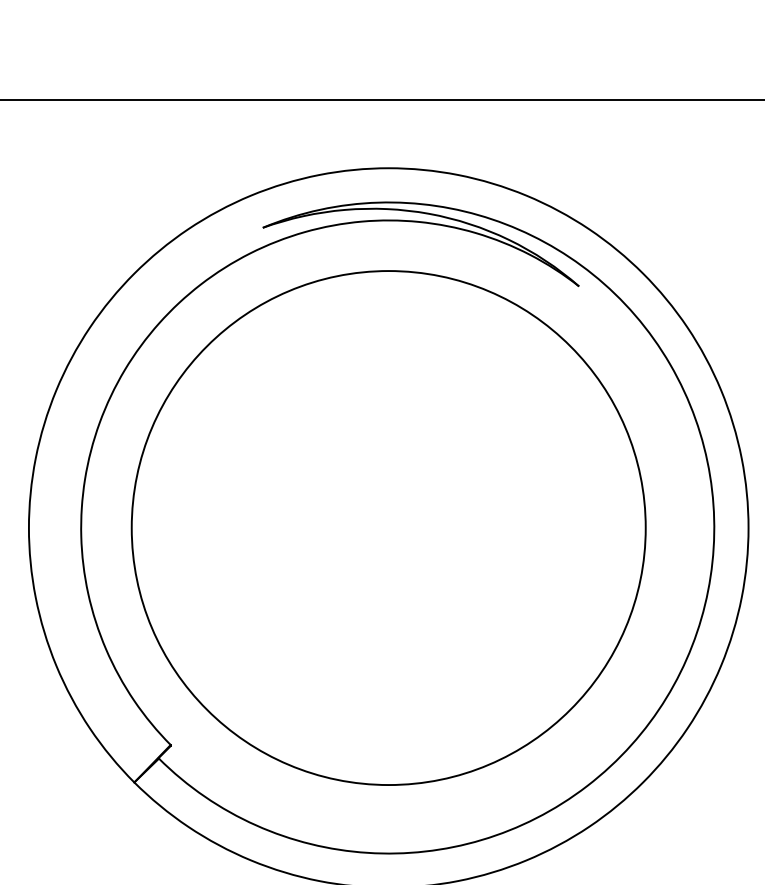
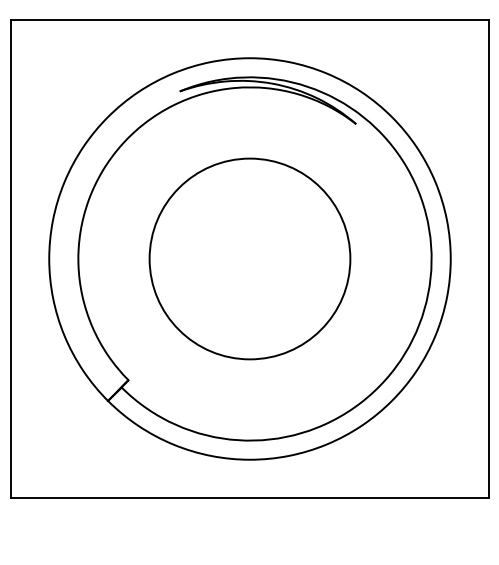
circle: (387, 527) -> (249, 258), size x0.7

